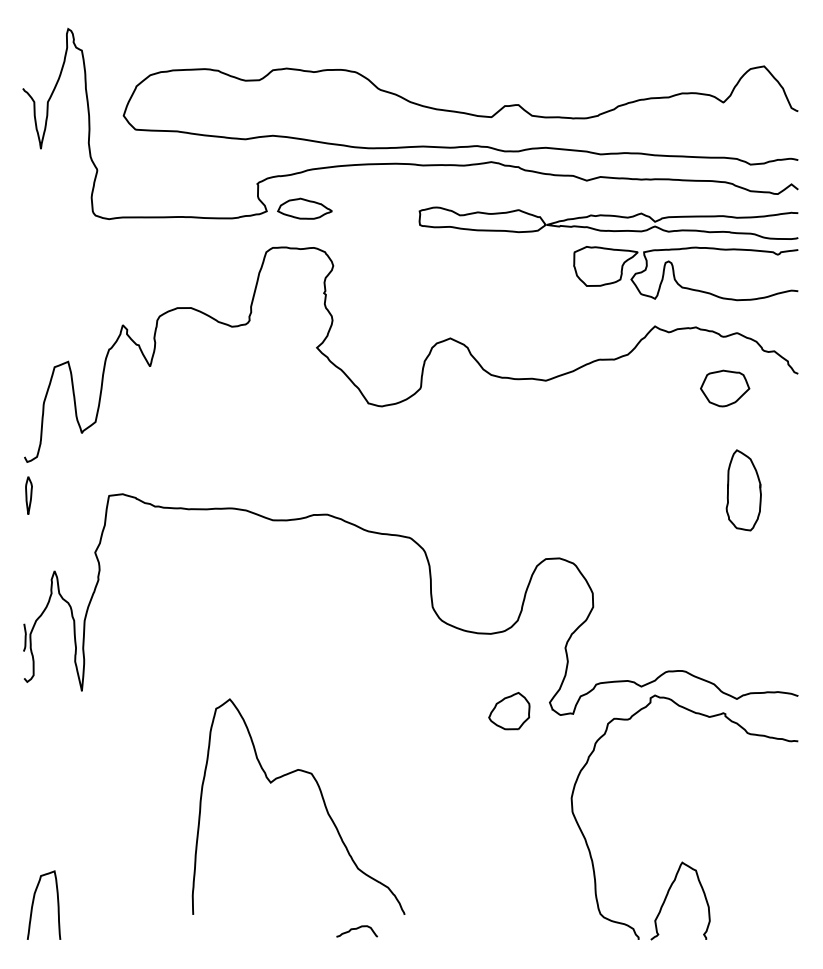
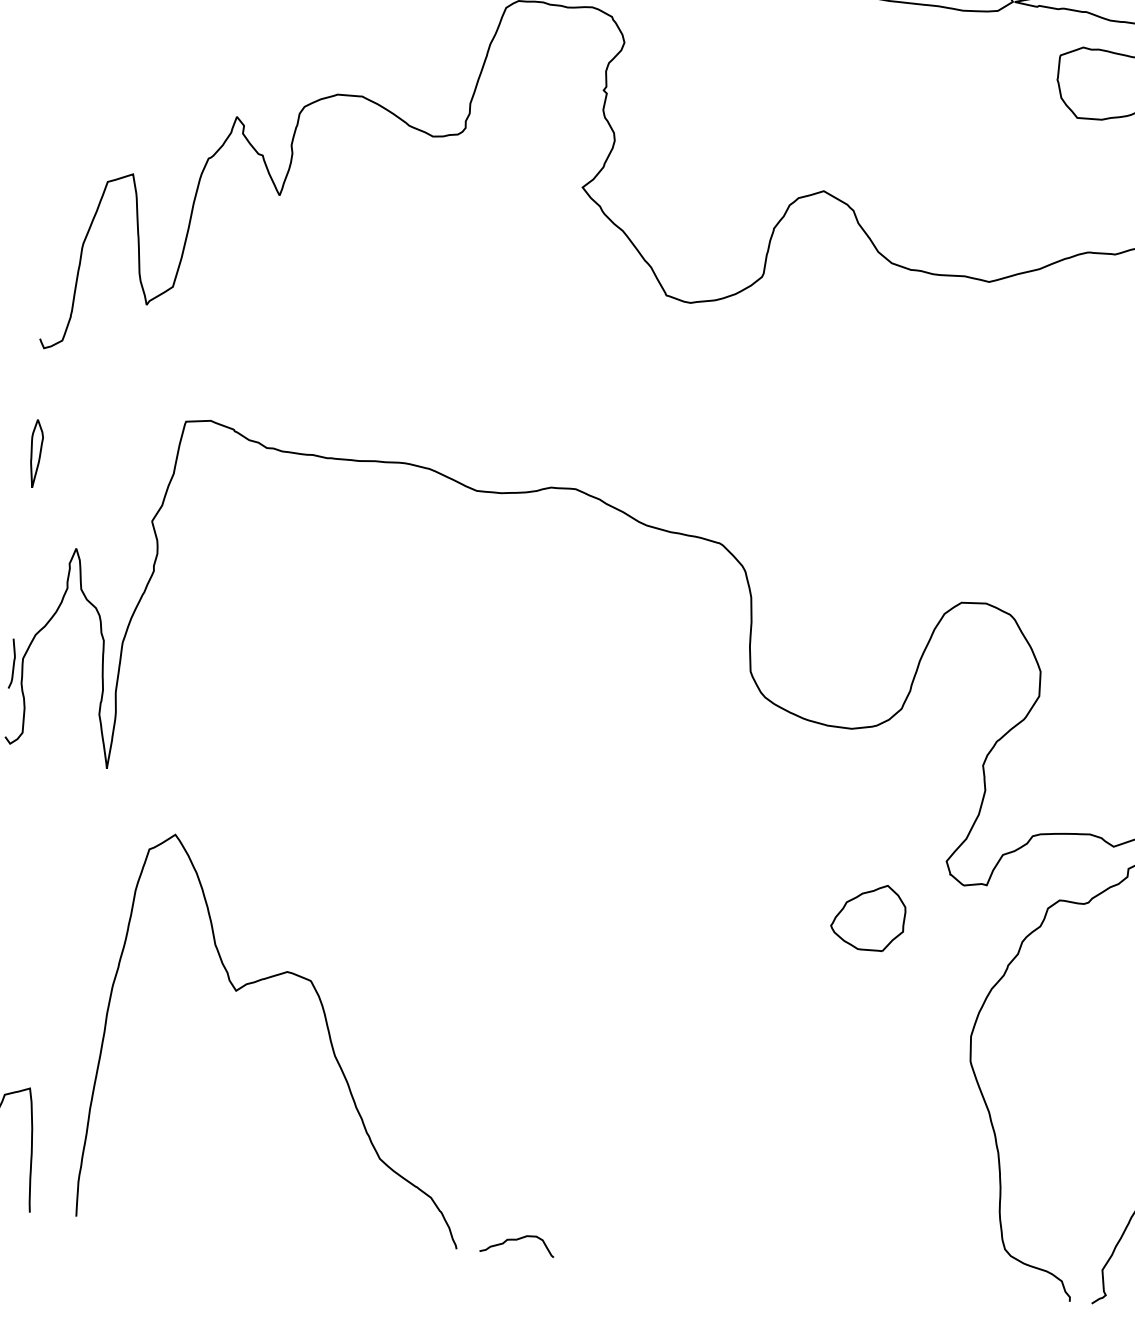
part: (28, 495) -> (35, 453), moved
part: (509, 711) -> (868, 917), moved
curve: (321, 797) -> (325, 1025), moved
curve: (357, 929) -> (518, 1241), moved

